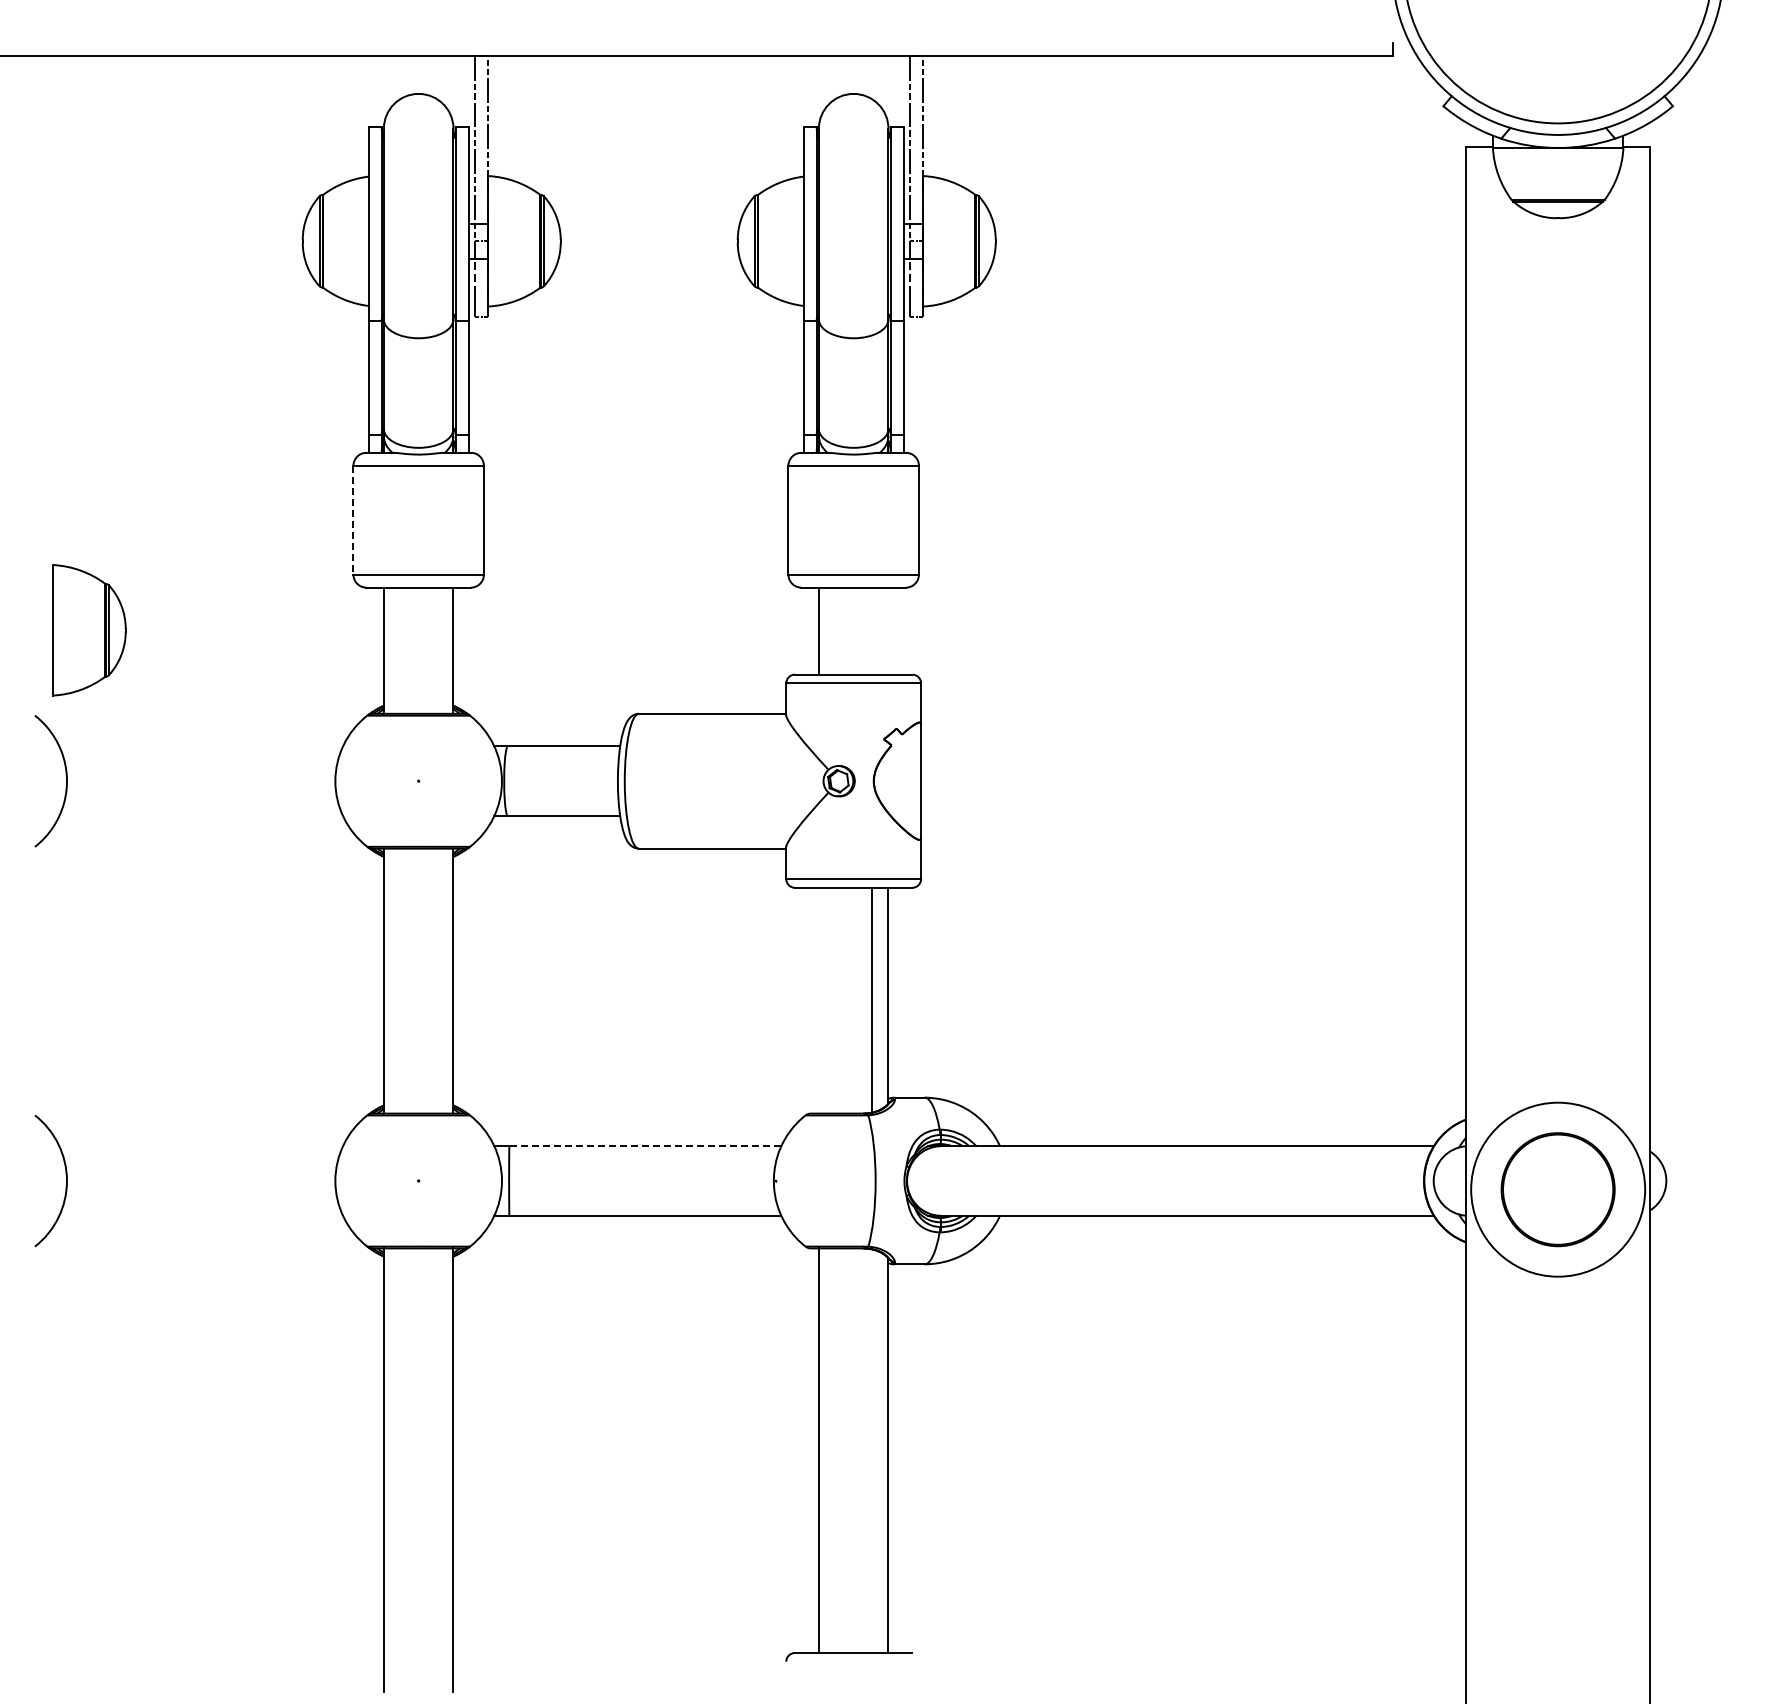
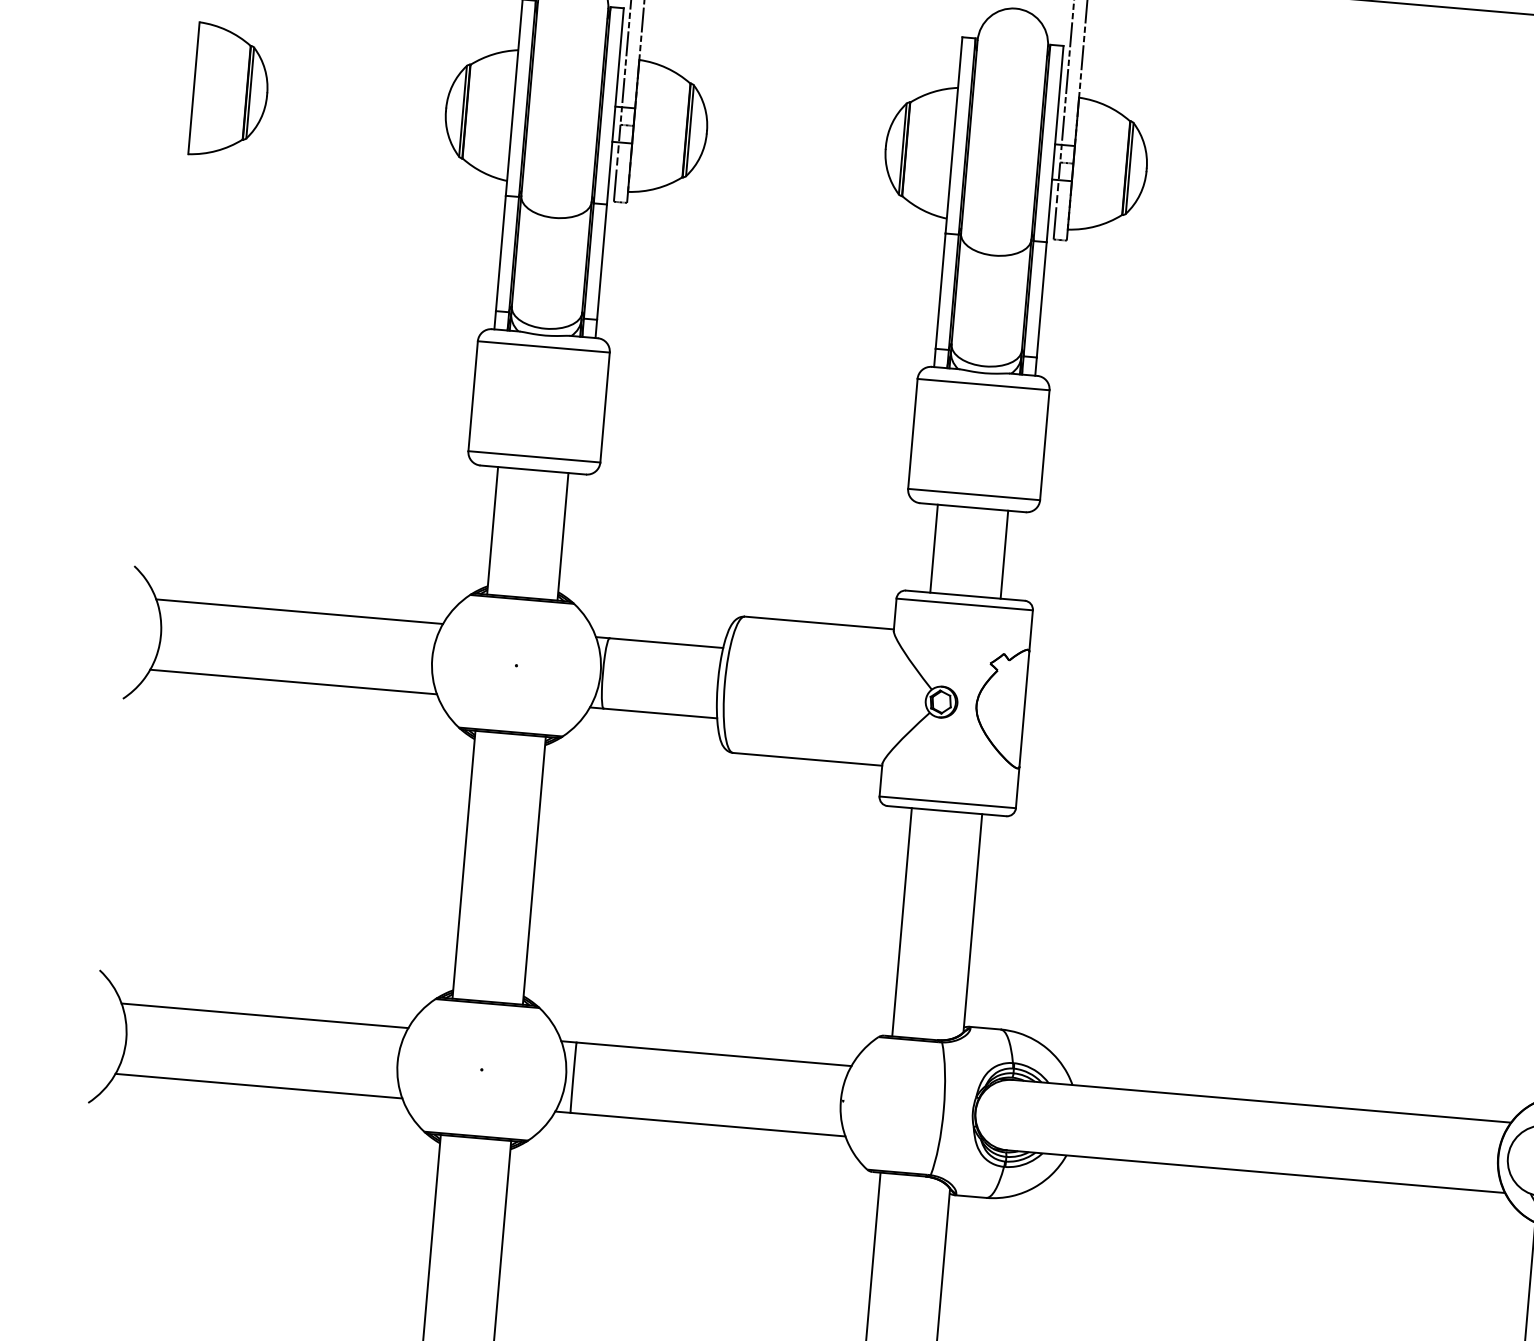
line: (353, 520) -> (473, 396), dashed -> solid
part: (89, 630) -> (230, 91), moved
line: (888, 630) -> (1004, 554), added
line: (201, 746) -> (299, 611), added
line: (201, 816) -> (293, 682), added
line: (871, 1000) -> (901, 922), moved
line: (201, 1146) -> (265, 1016), added
line: (645, 1146) -> (714, 1054), dashed -> solid
line: (201, 1215) -> (259, 1085), added

